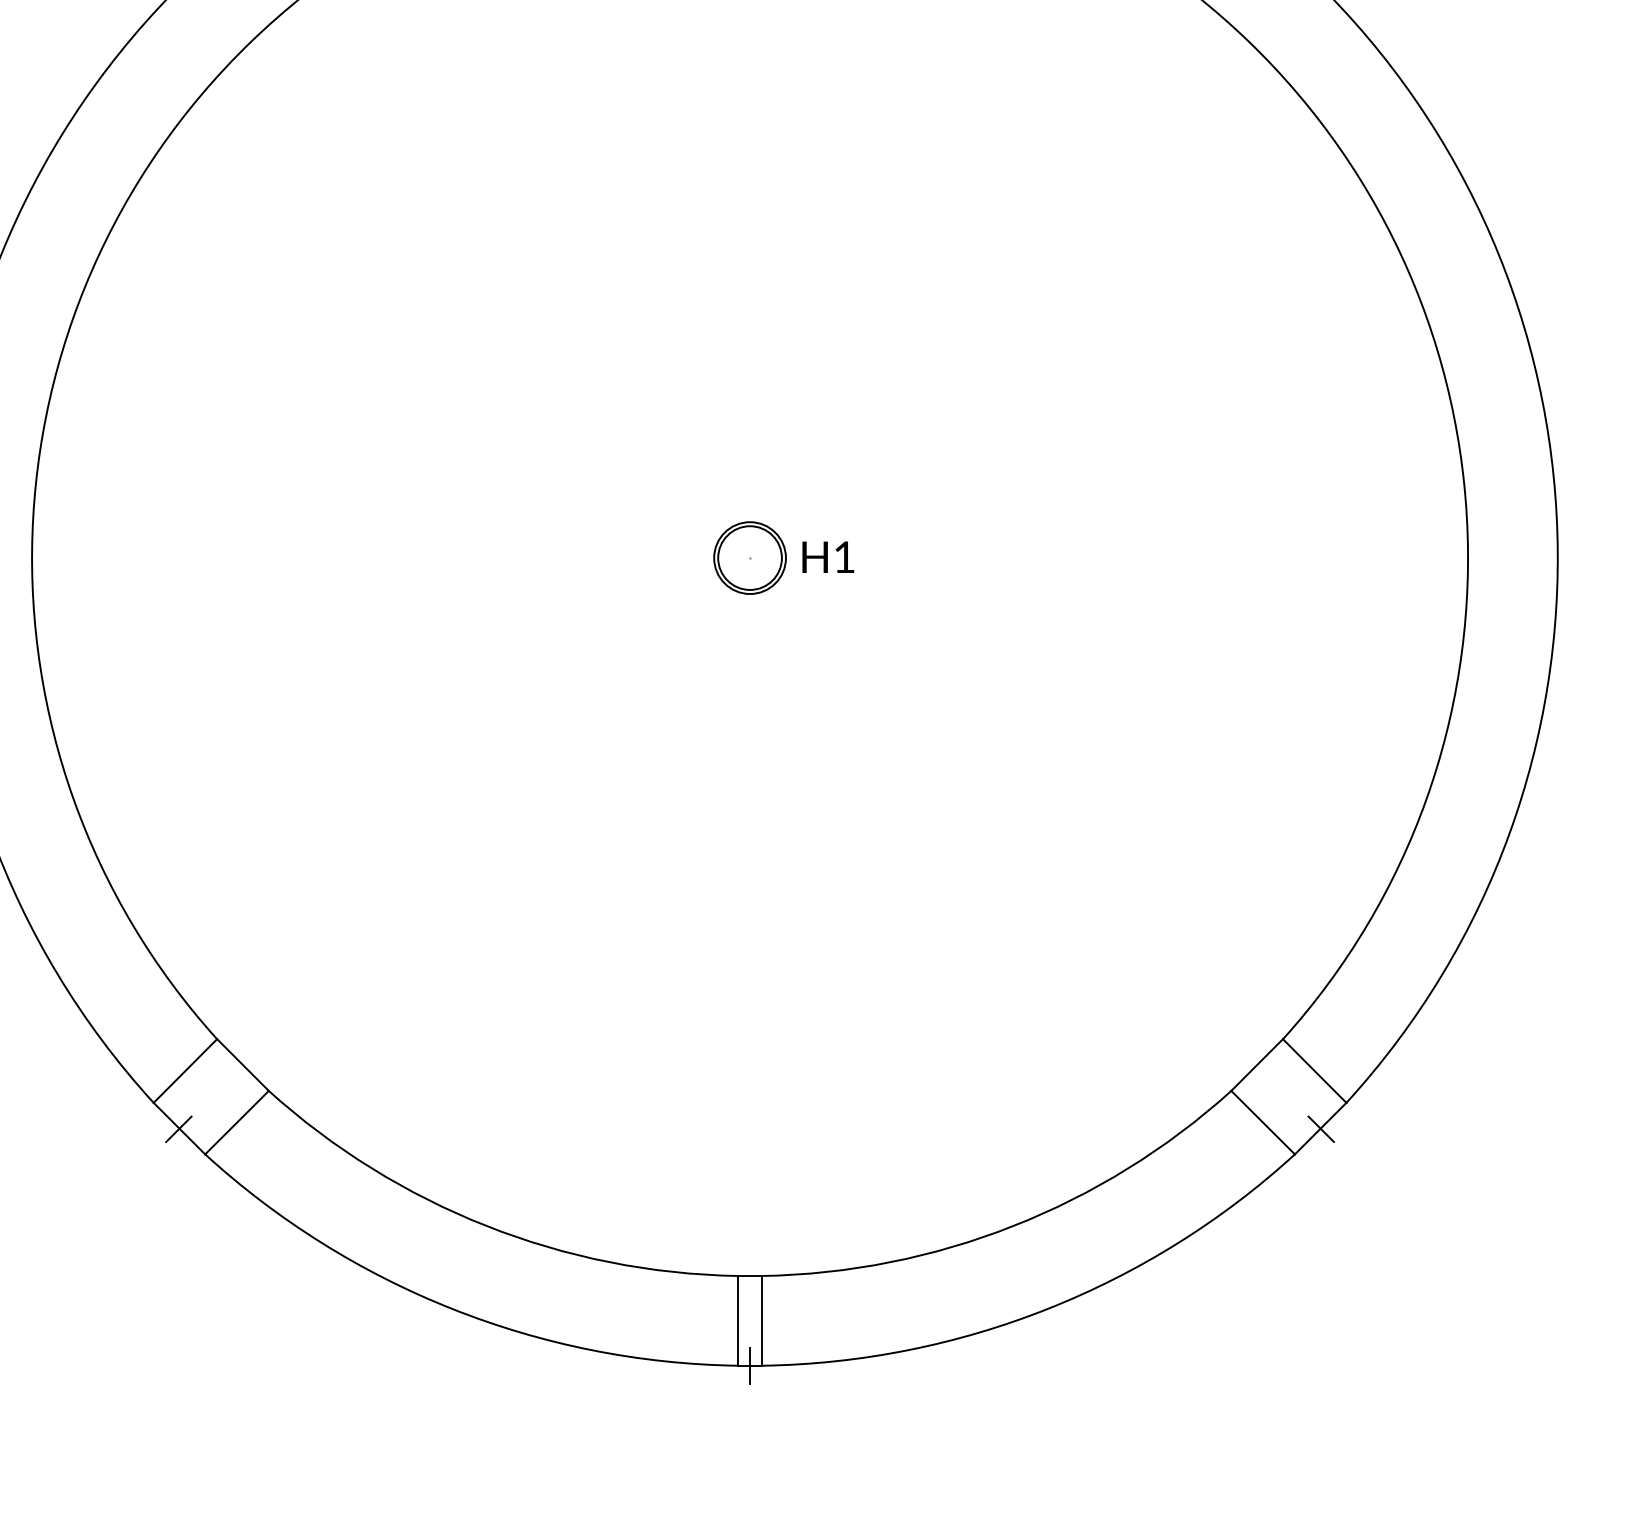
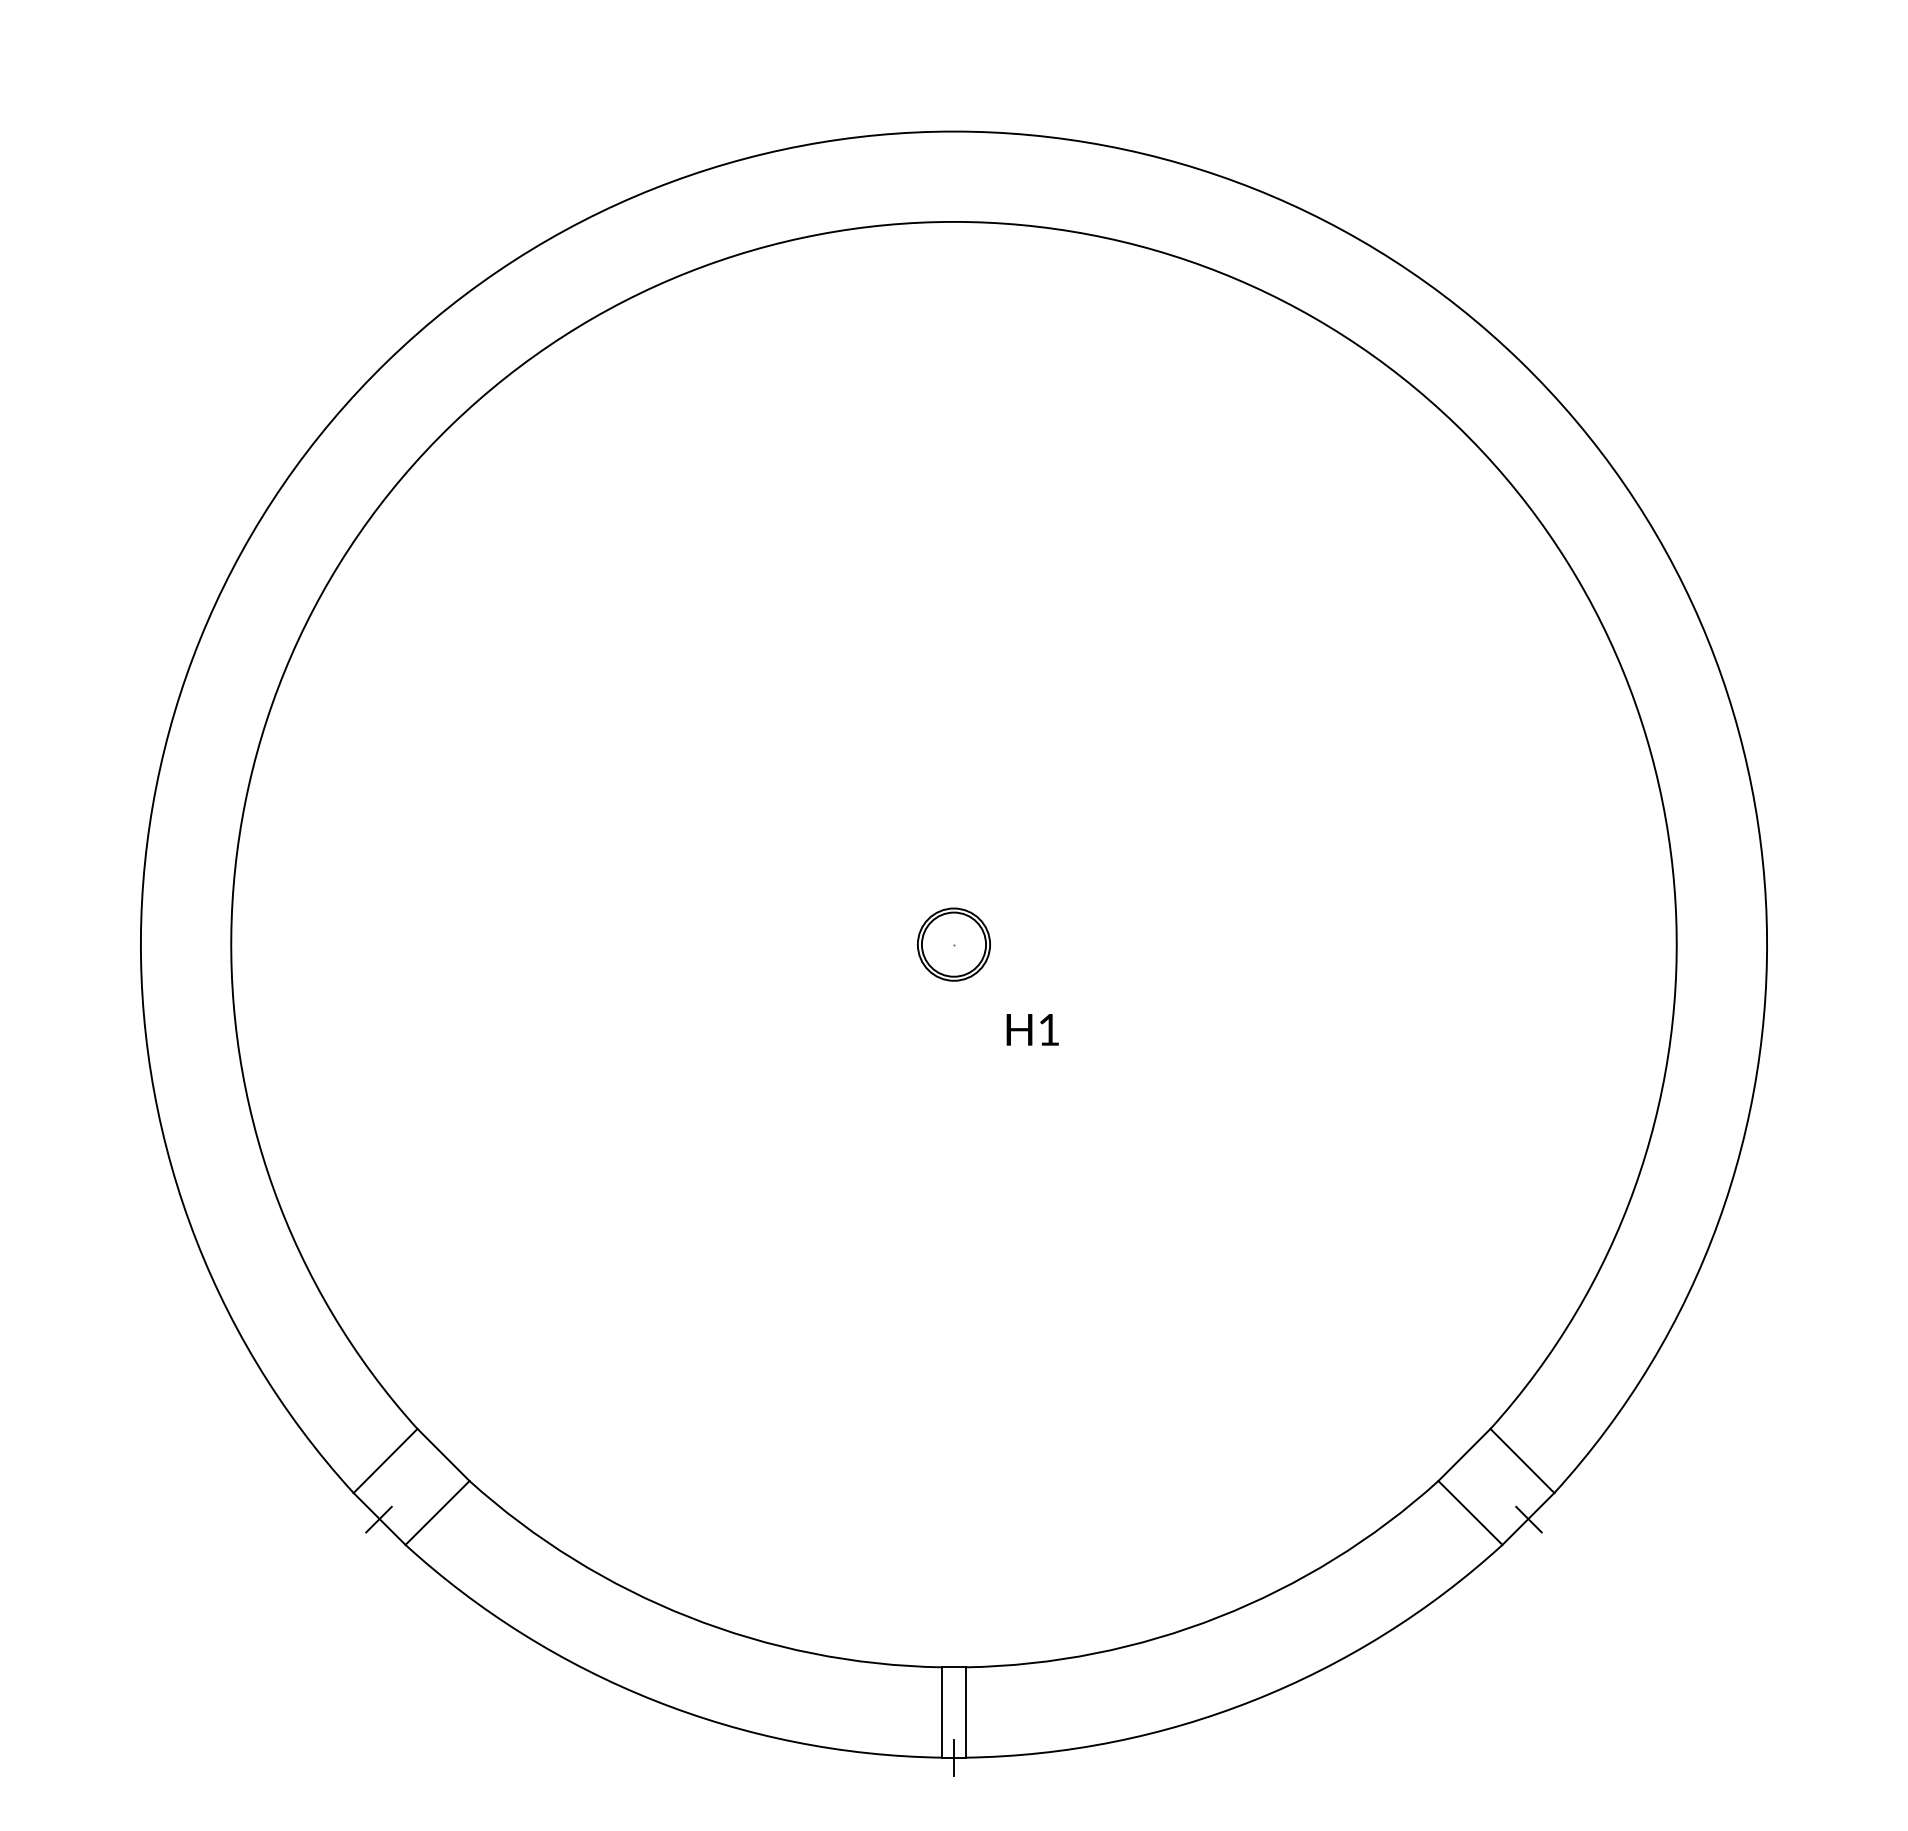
text: (828, 556) -> (1032, 1029), moved

